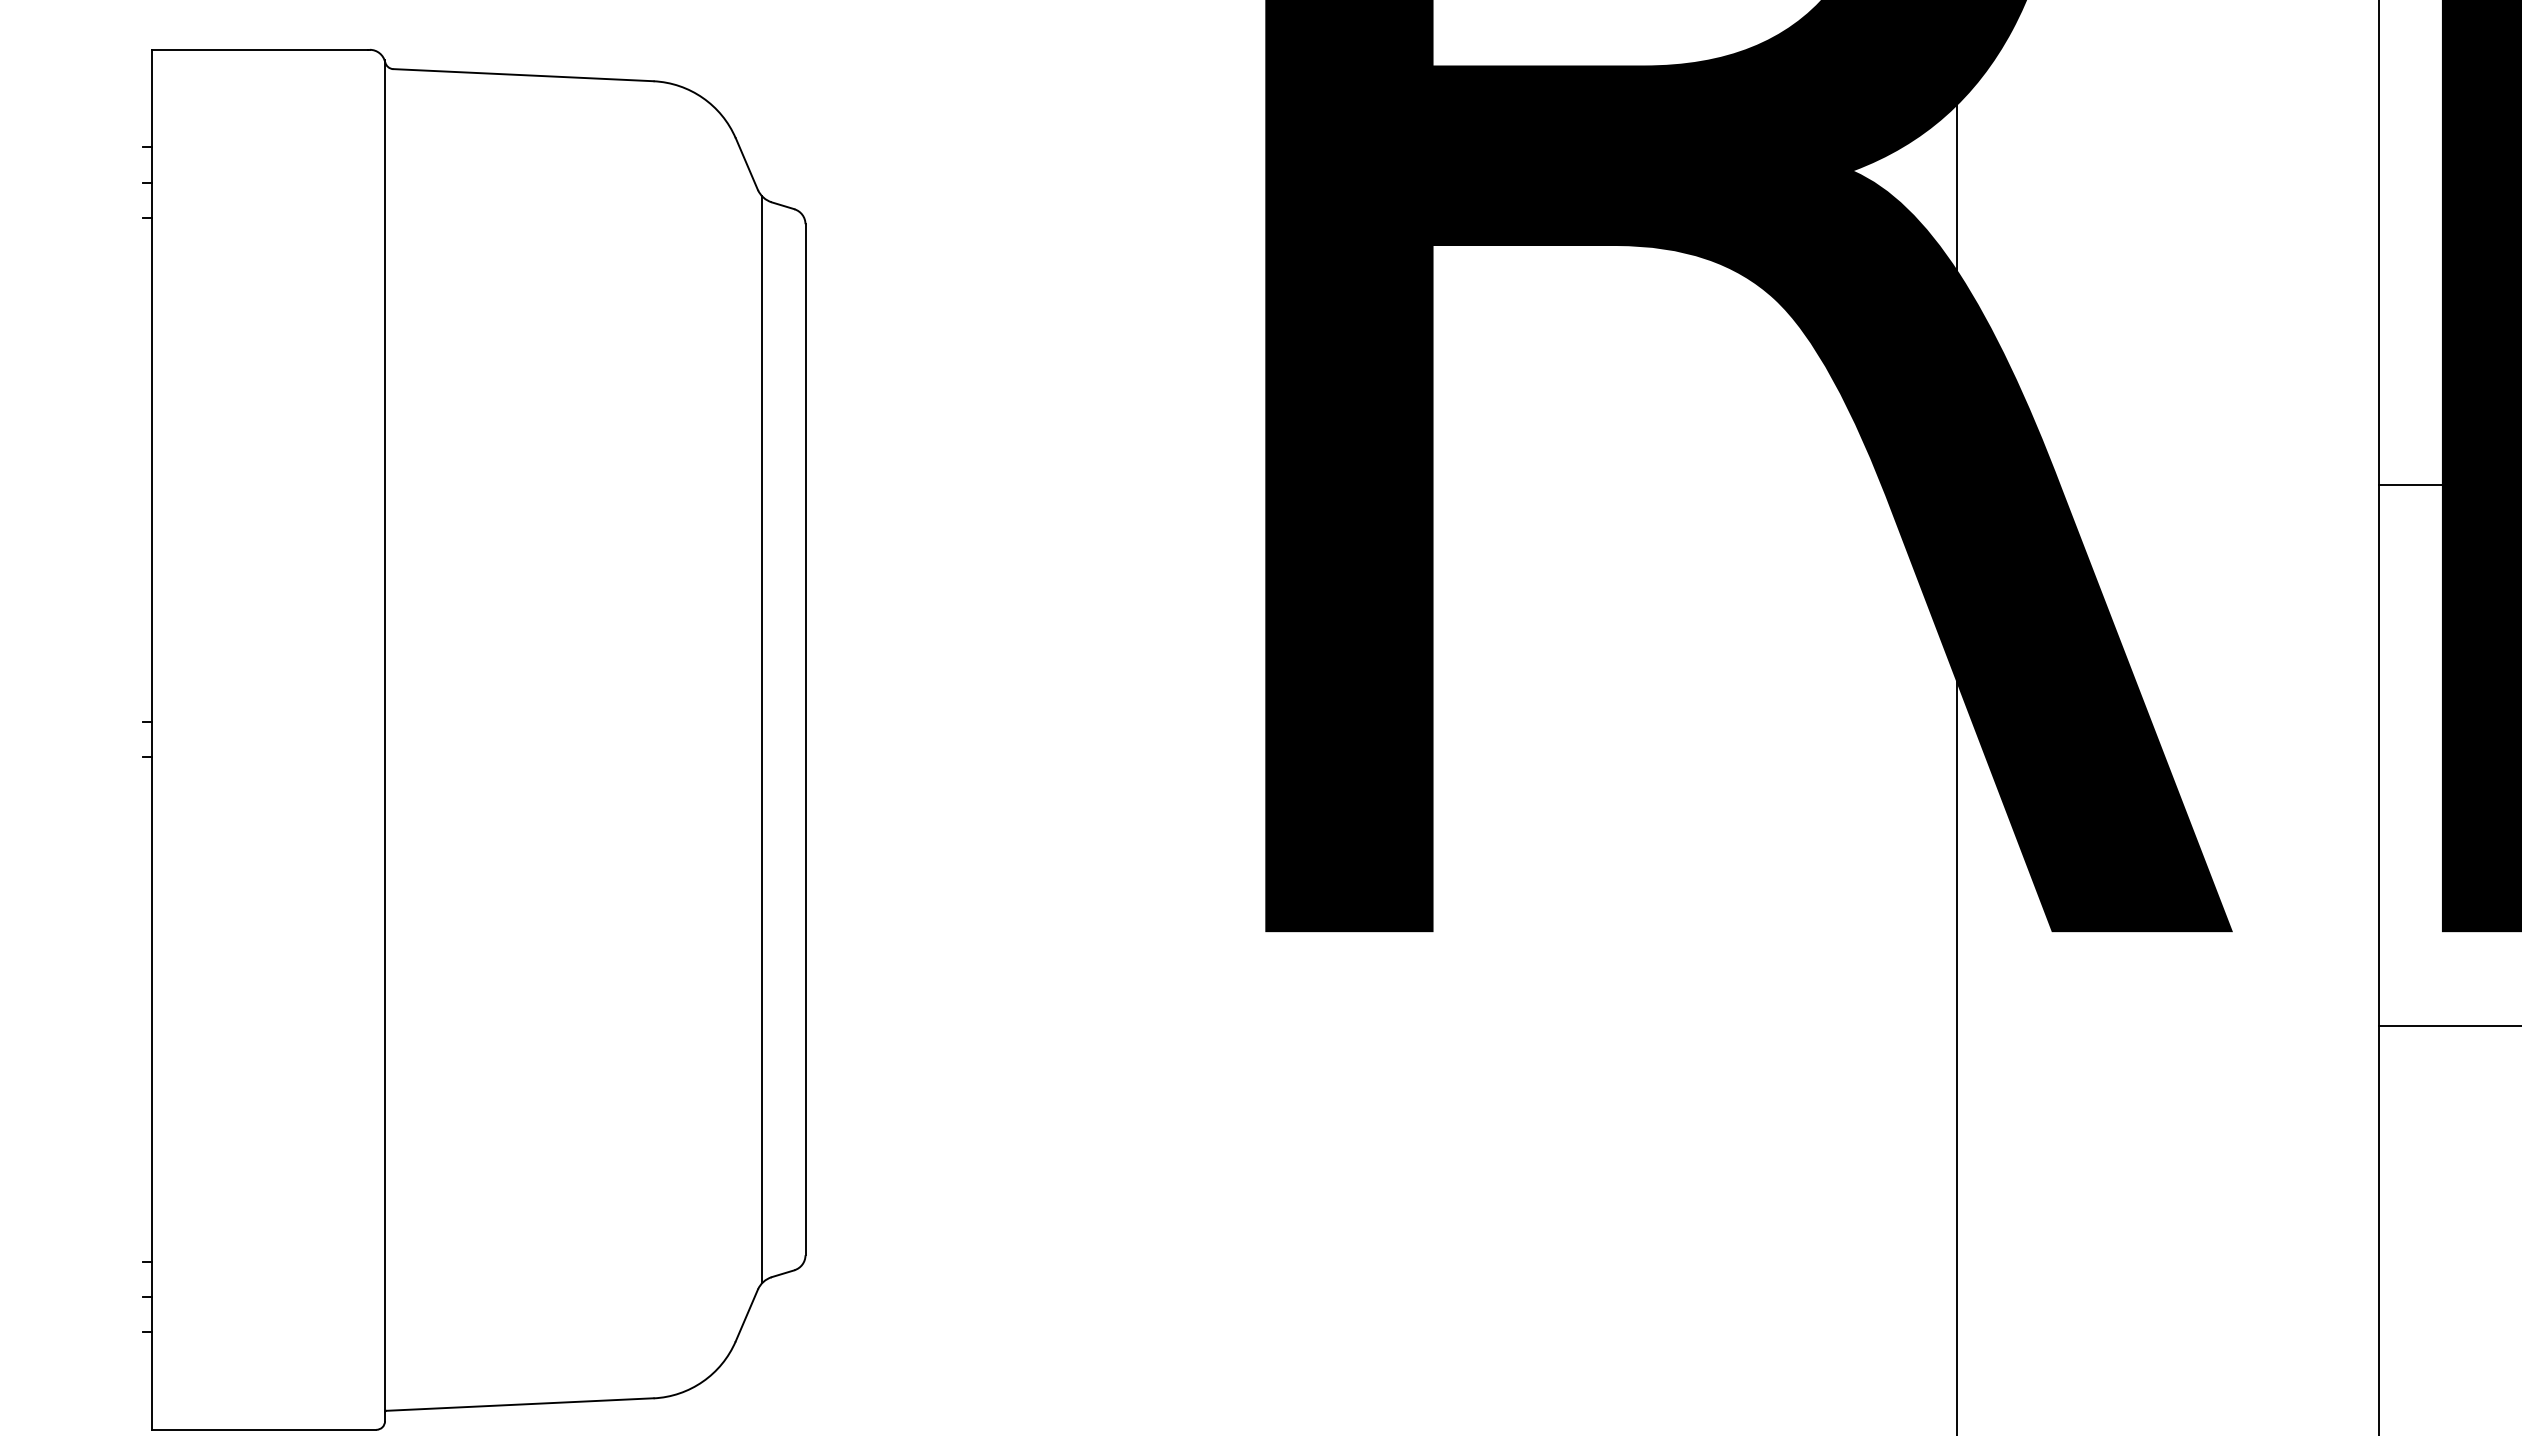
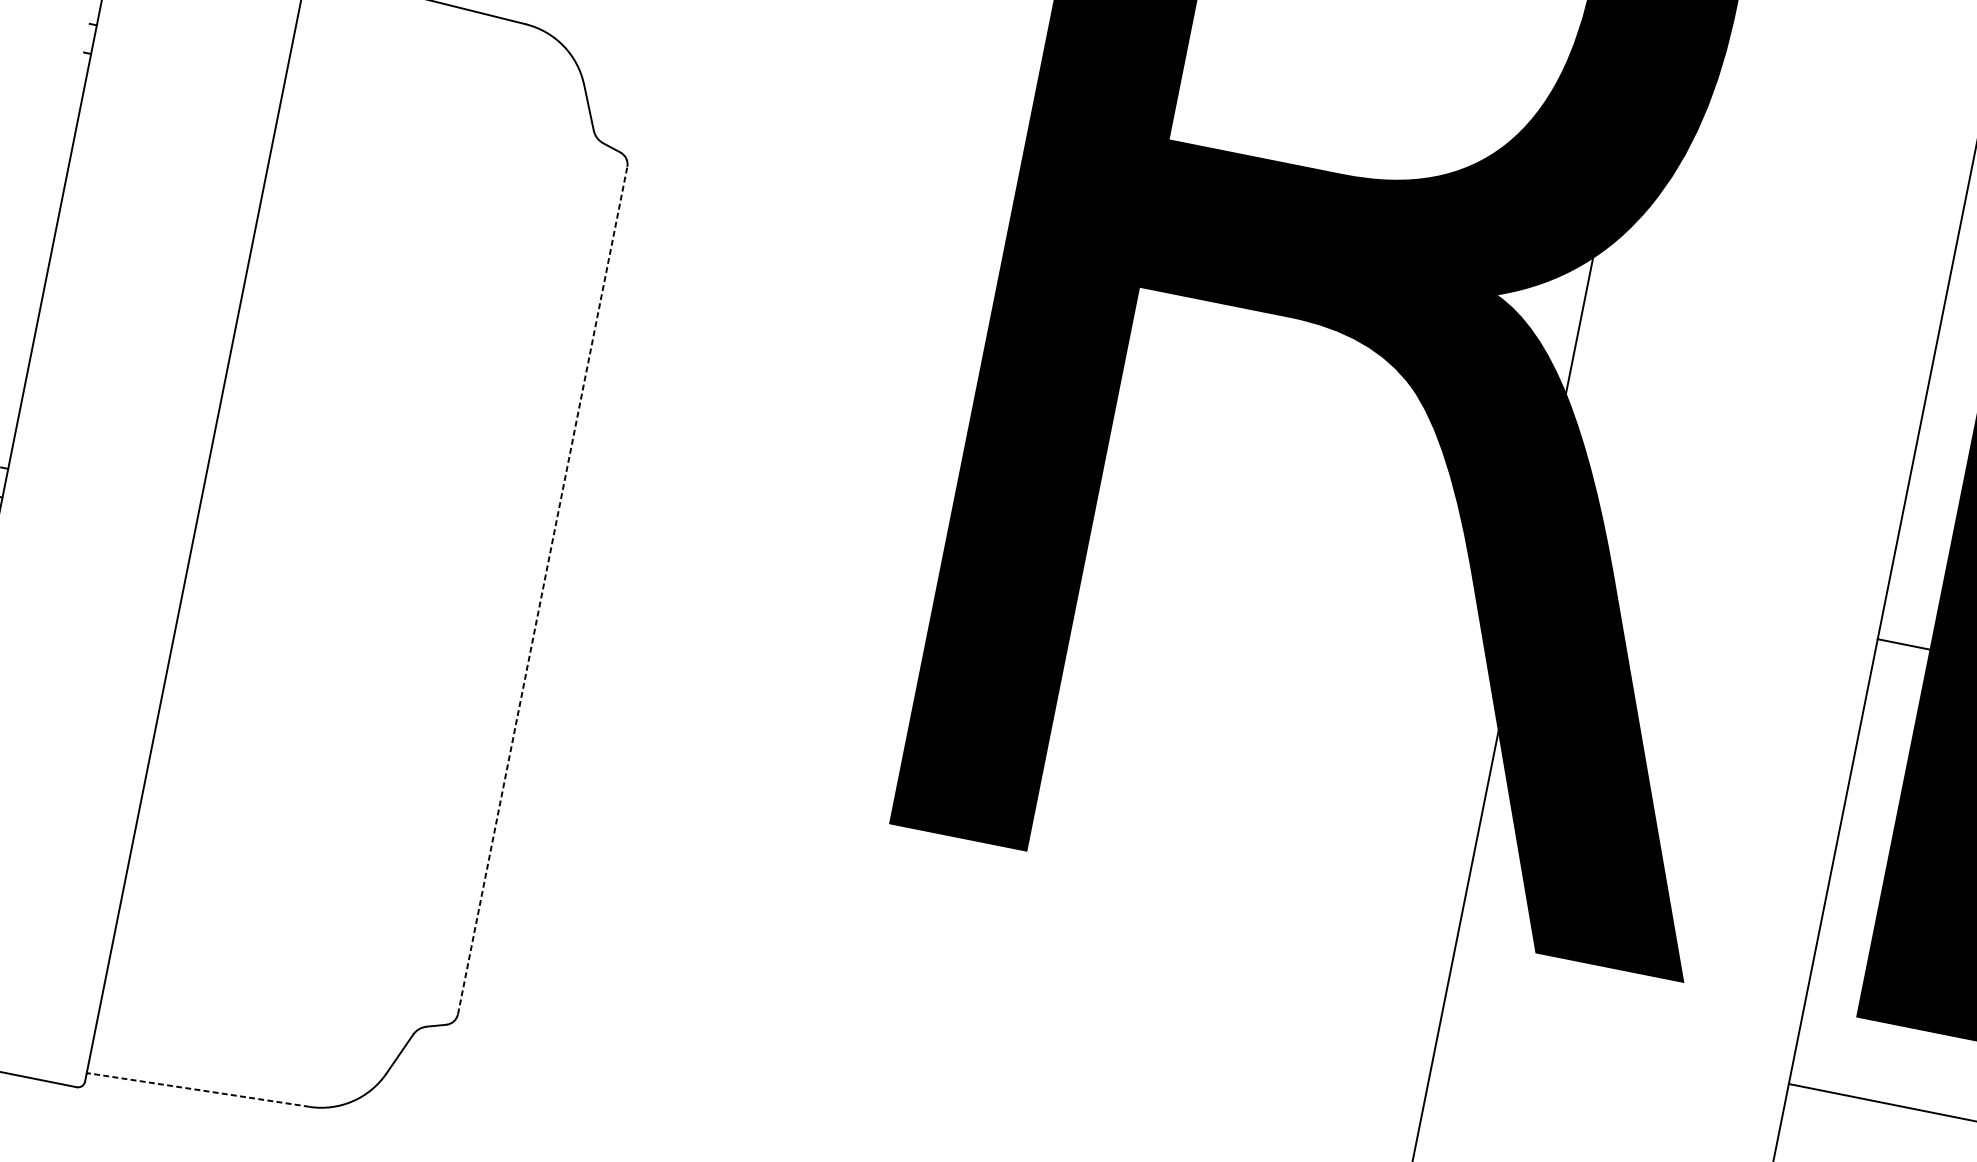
line: (761, 739) -> (506, 583), removed
line: (805, 739) -> (542, 590), solid -> dashed
line: (519, 1404) -> (198, 1089), solid -> dashed

